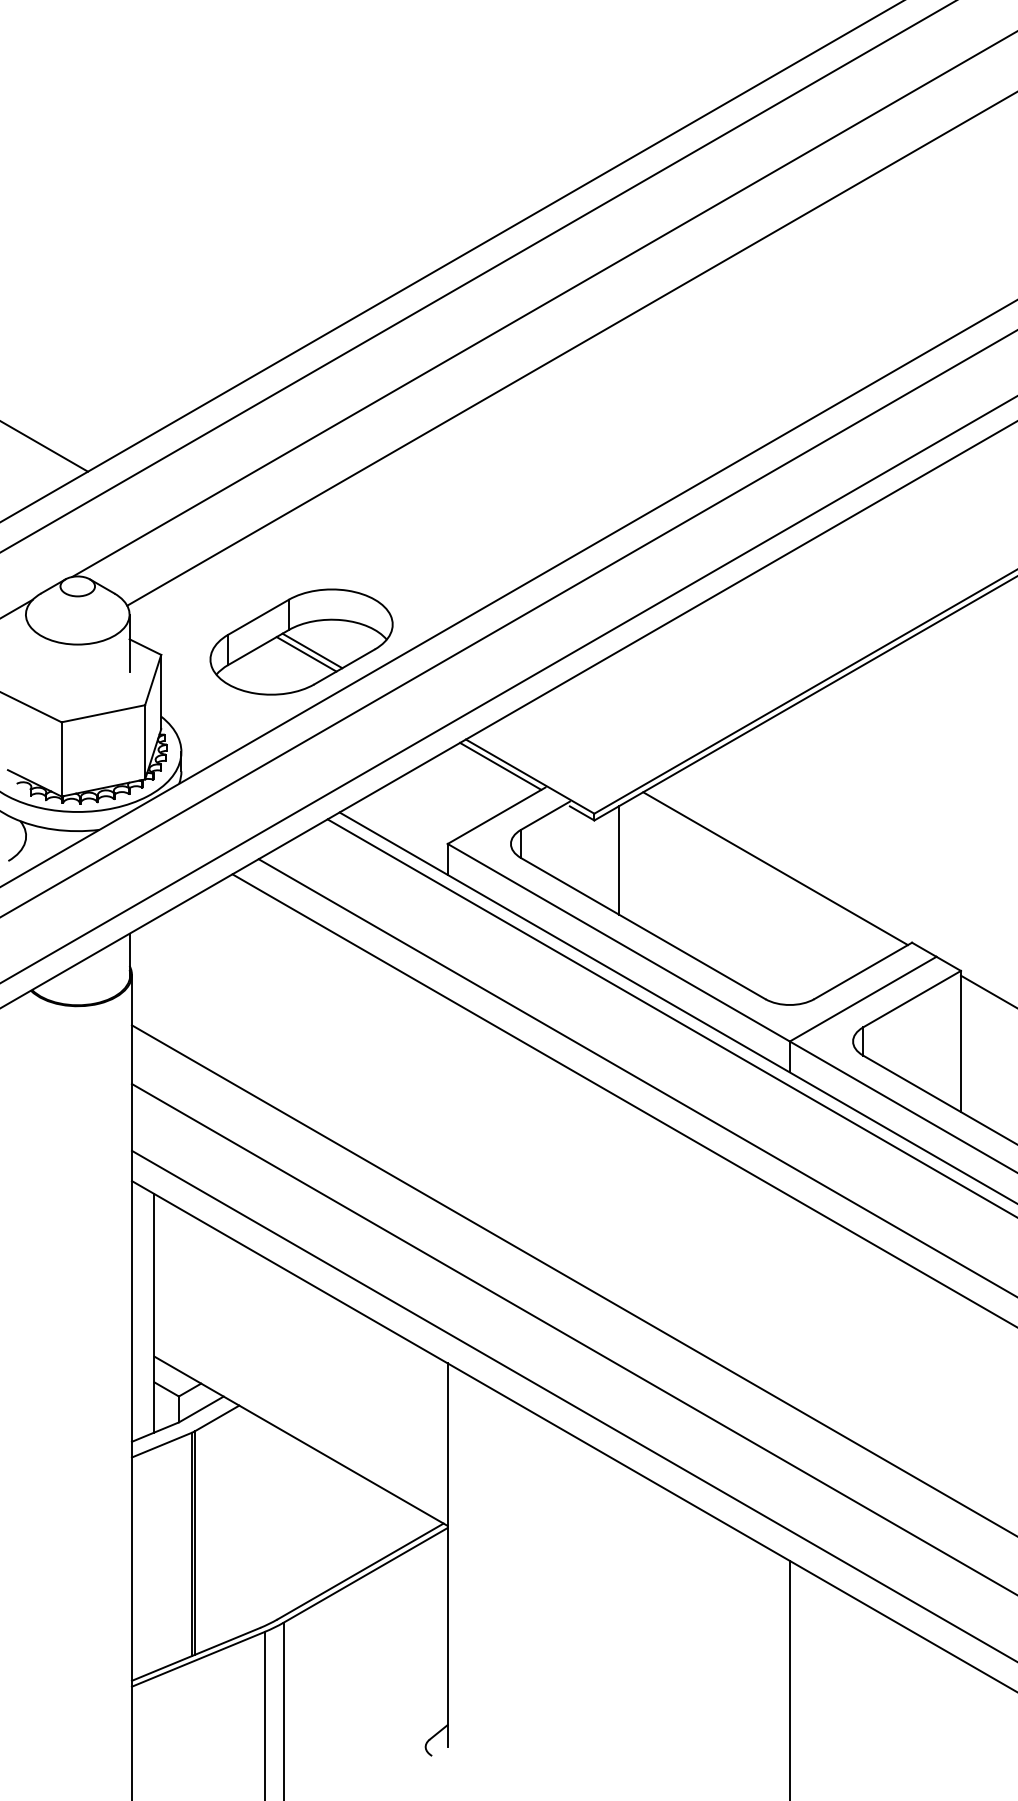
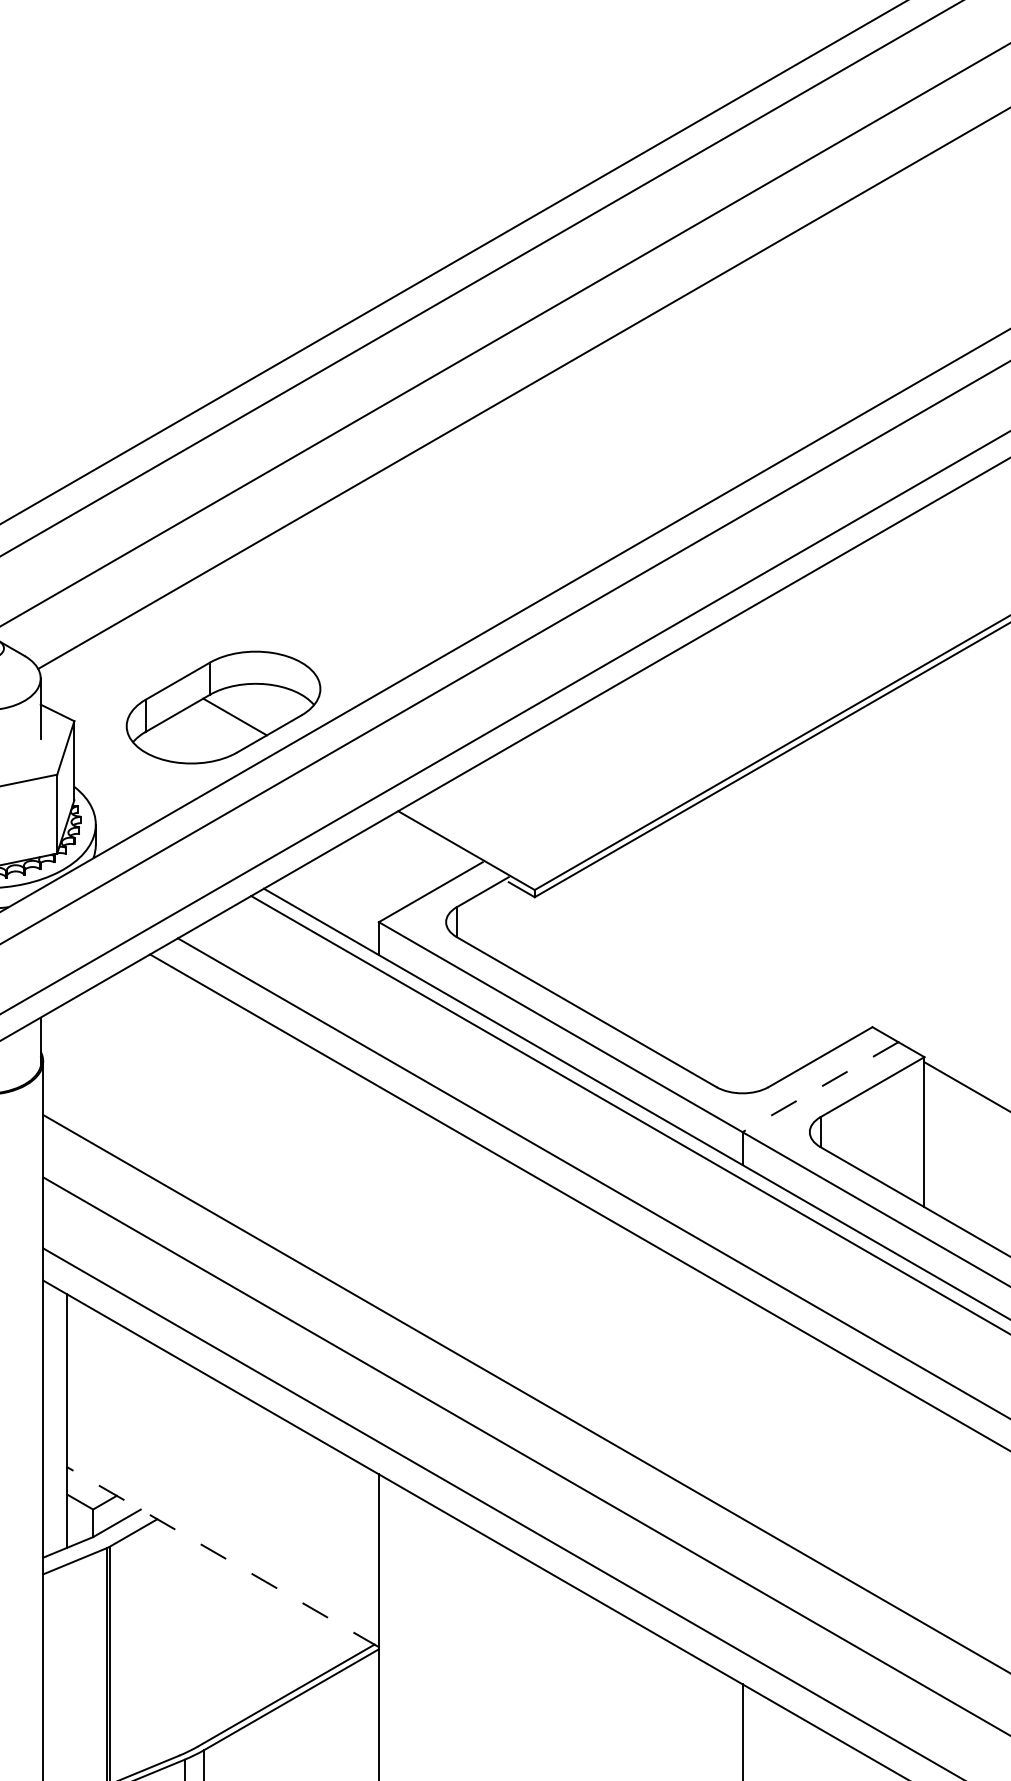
line: (306, 654) -> (228, 720), removed
line: (500, 765) -> (434, 838), removed
line: (618, 860) -> (560, 939), removed
line: (775, 868) -> (727, 948), removed
line: (863, 999) -> (820, 1087), solid -> dashed
line: (300, 1441) -> (222, 1557), solid -> dashed

